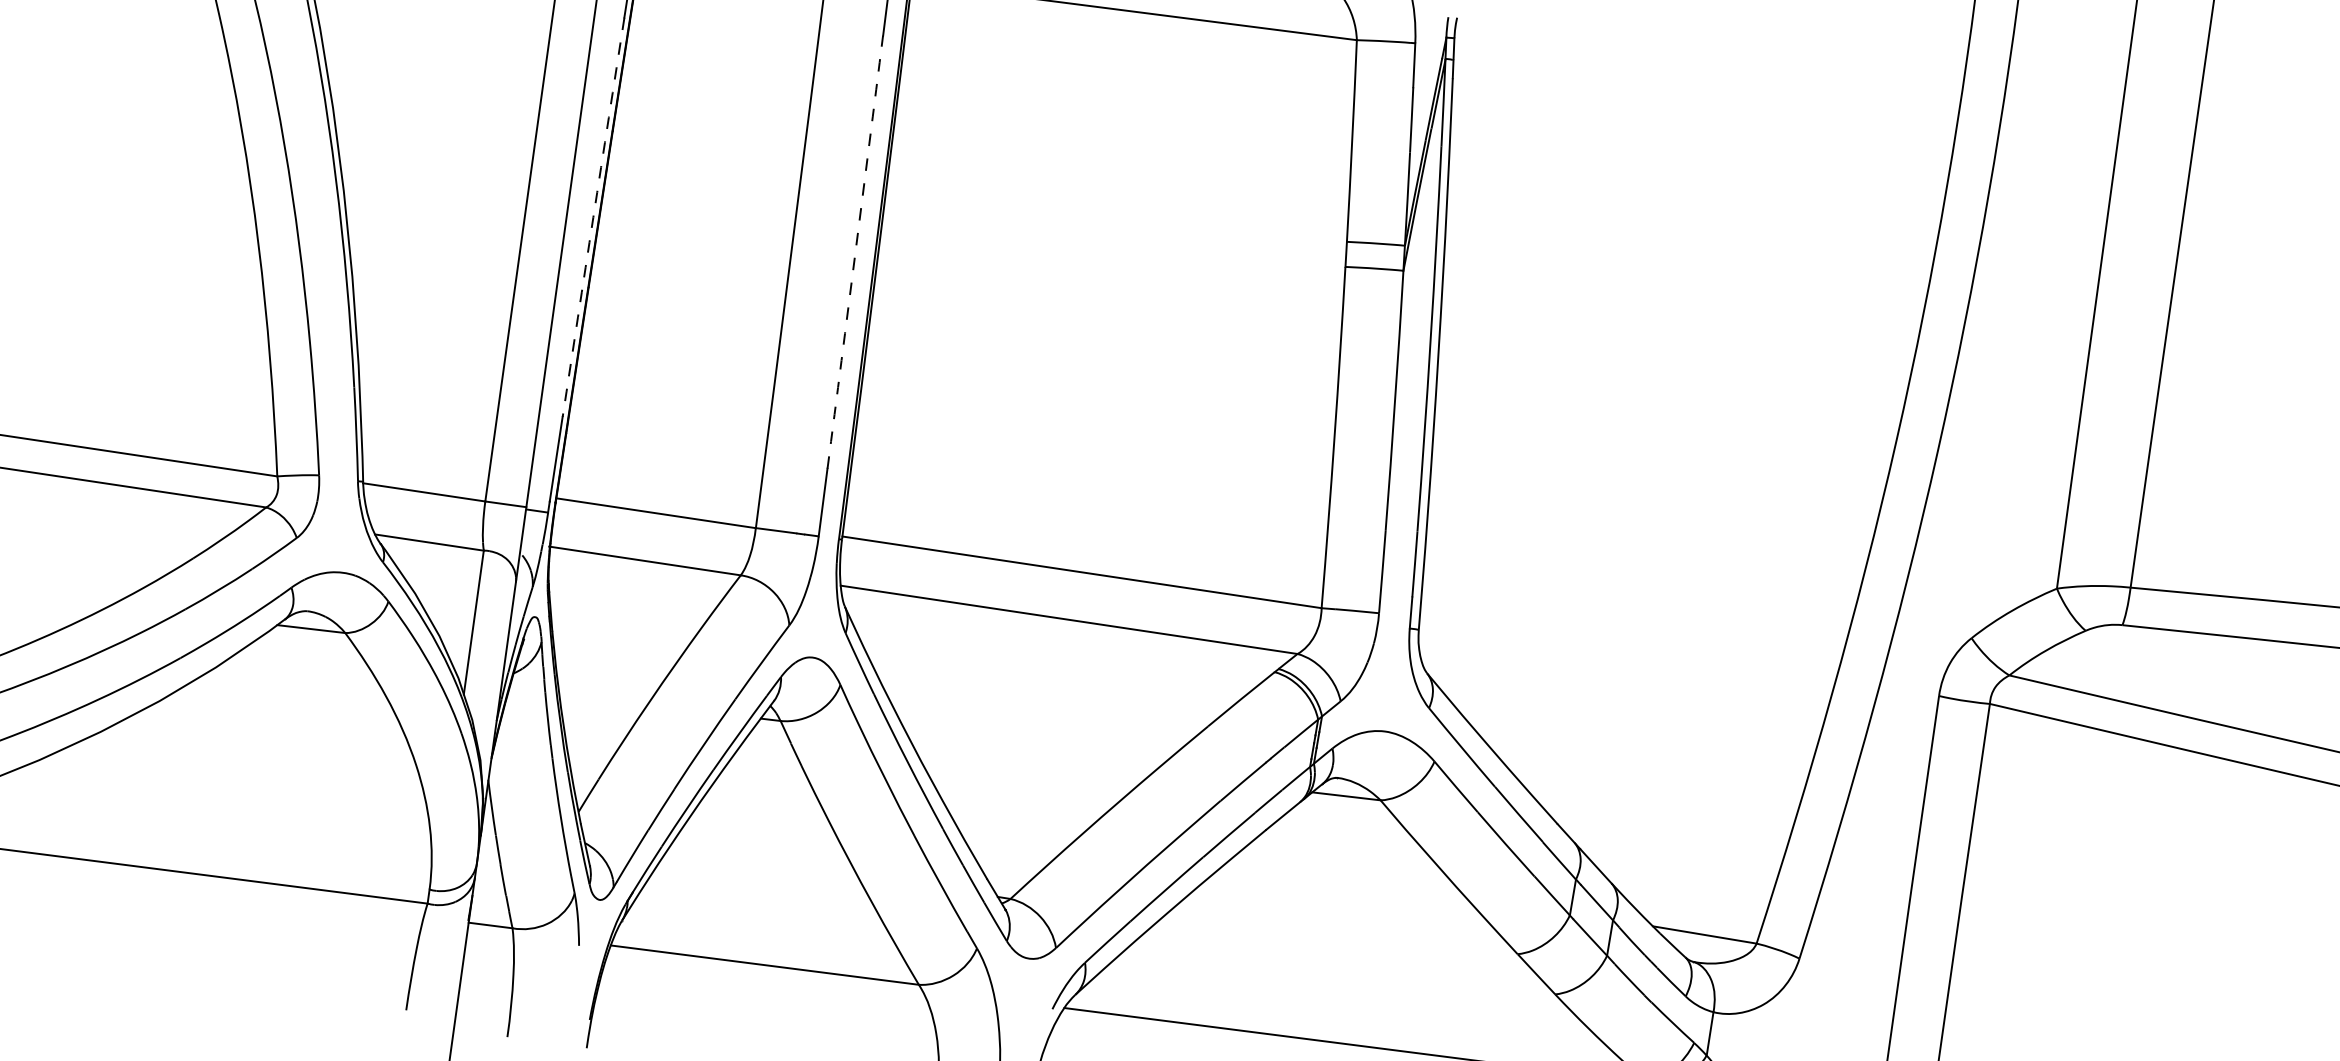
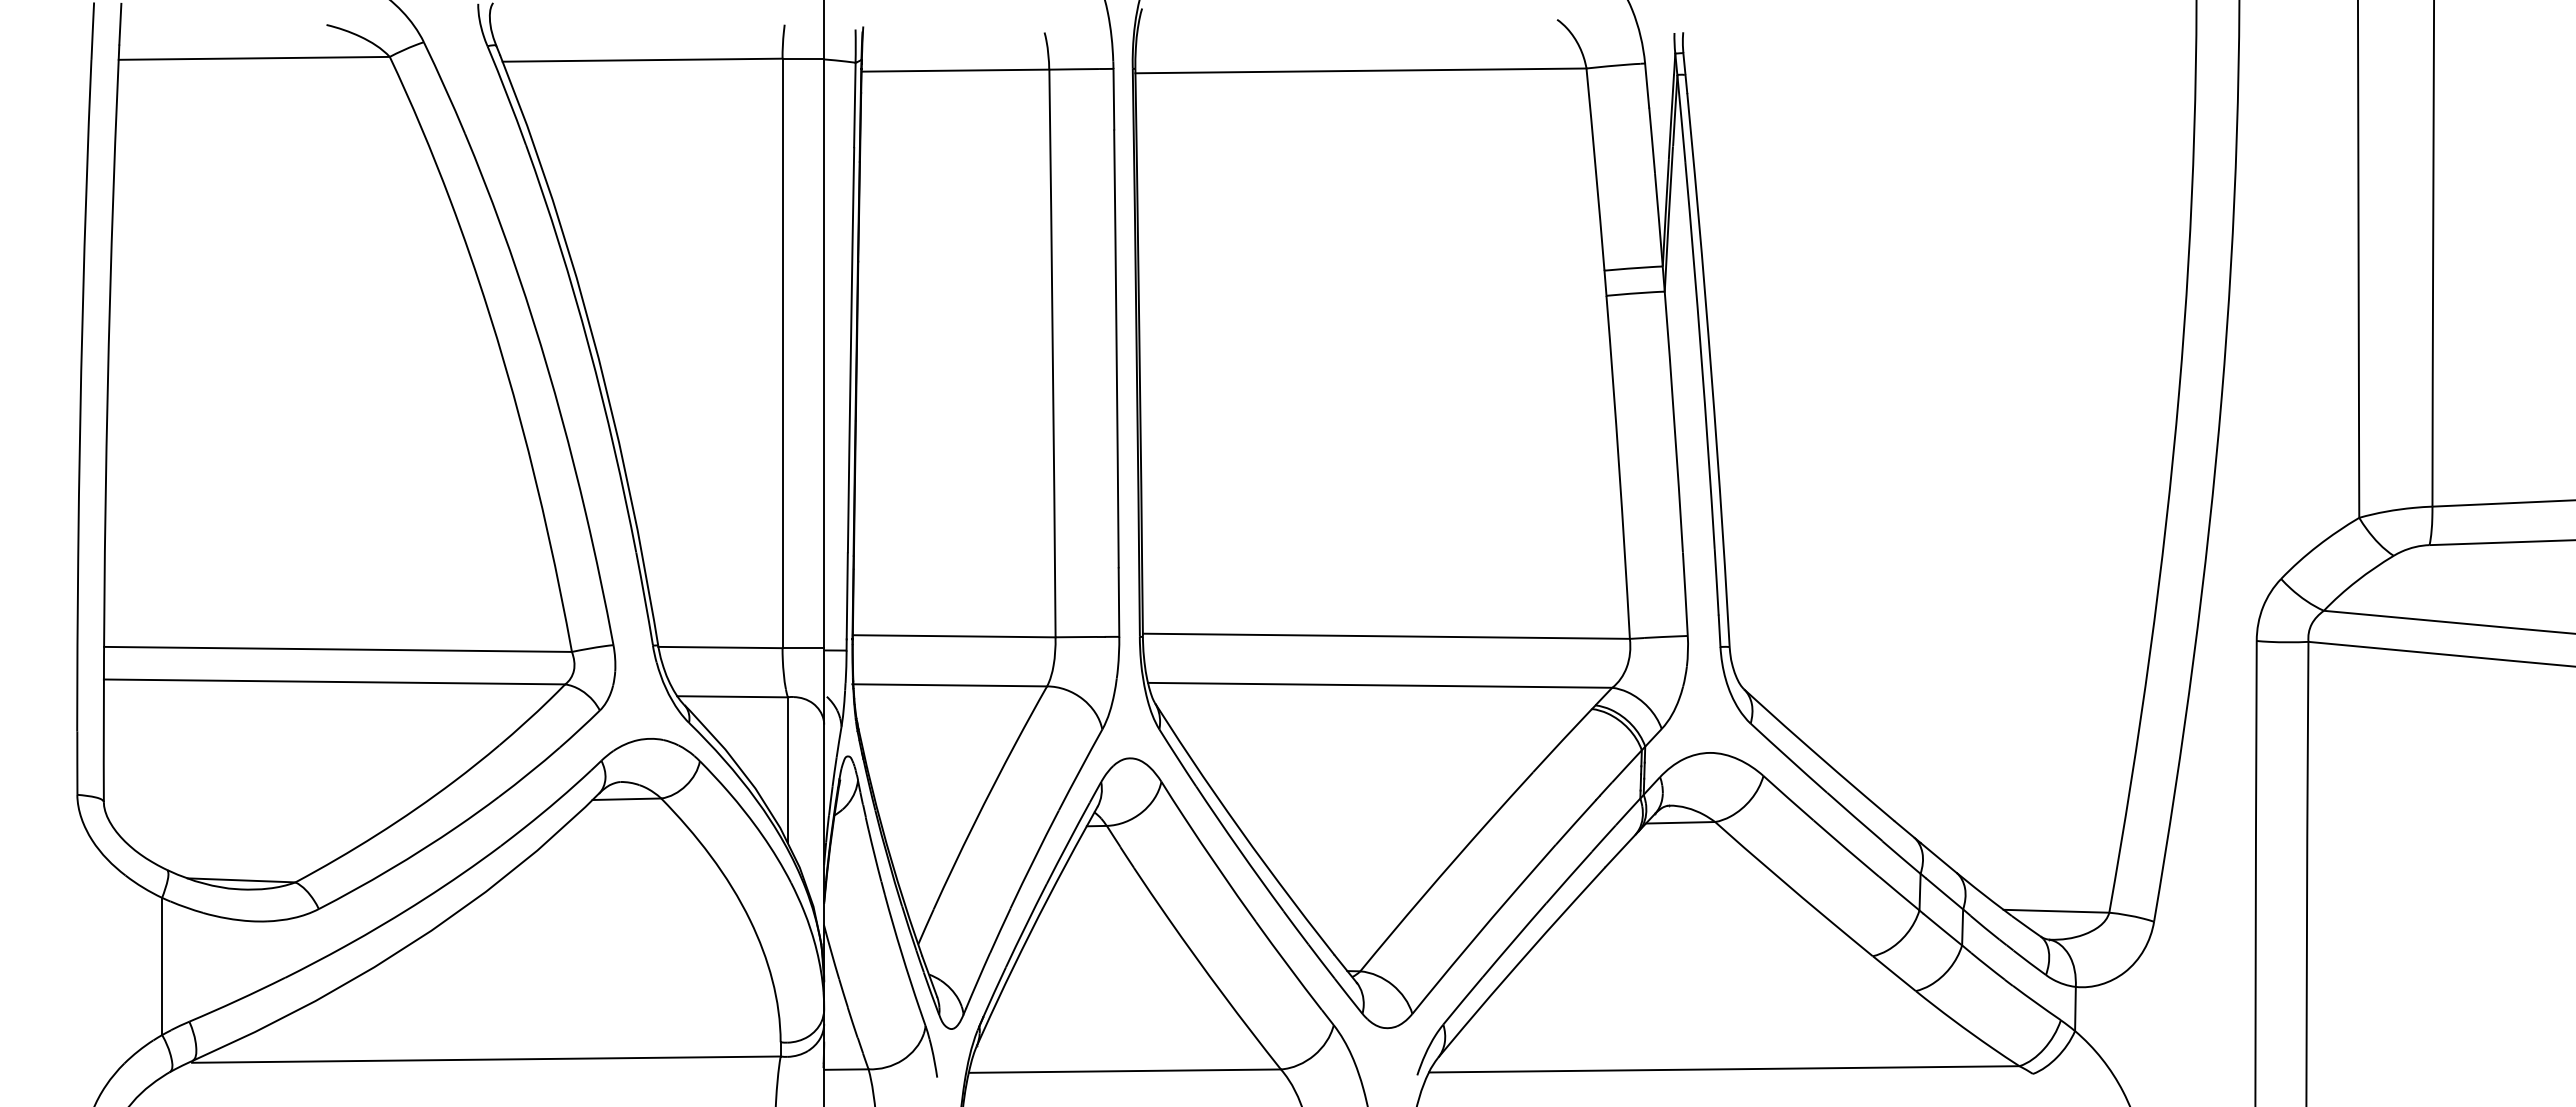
arc: (593, 217) -> (850, 350), dashed -> solid
arc: (855, 251) -> (1116, 348), dashed -> solid

